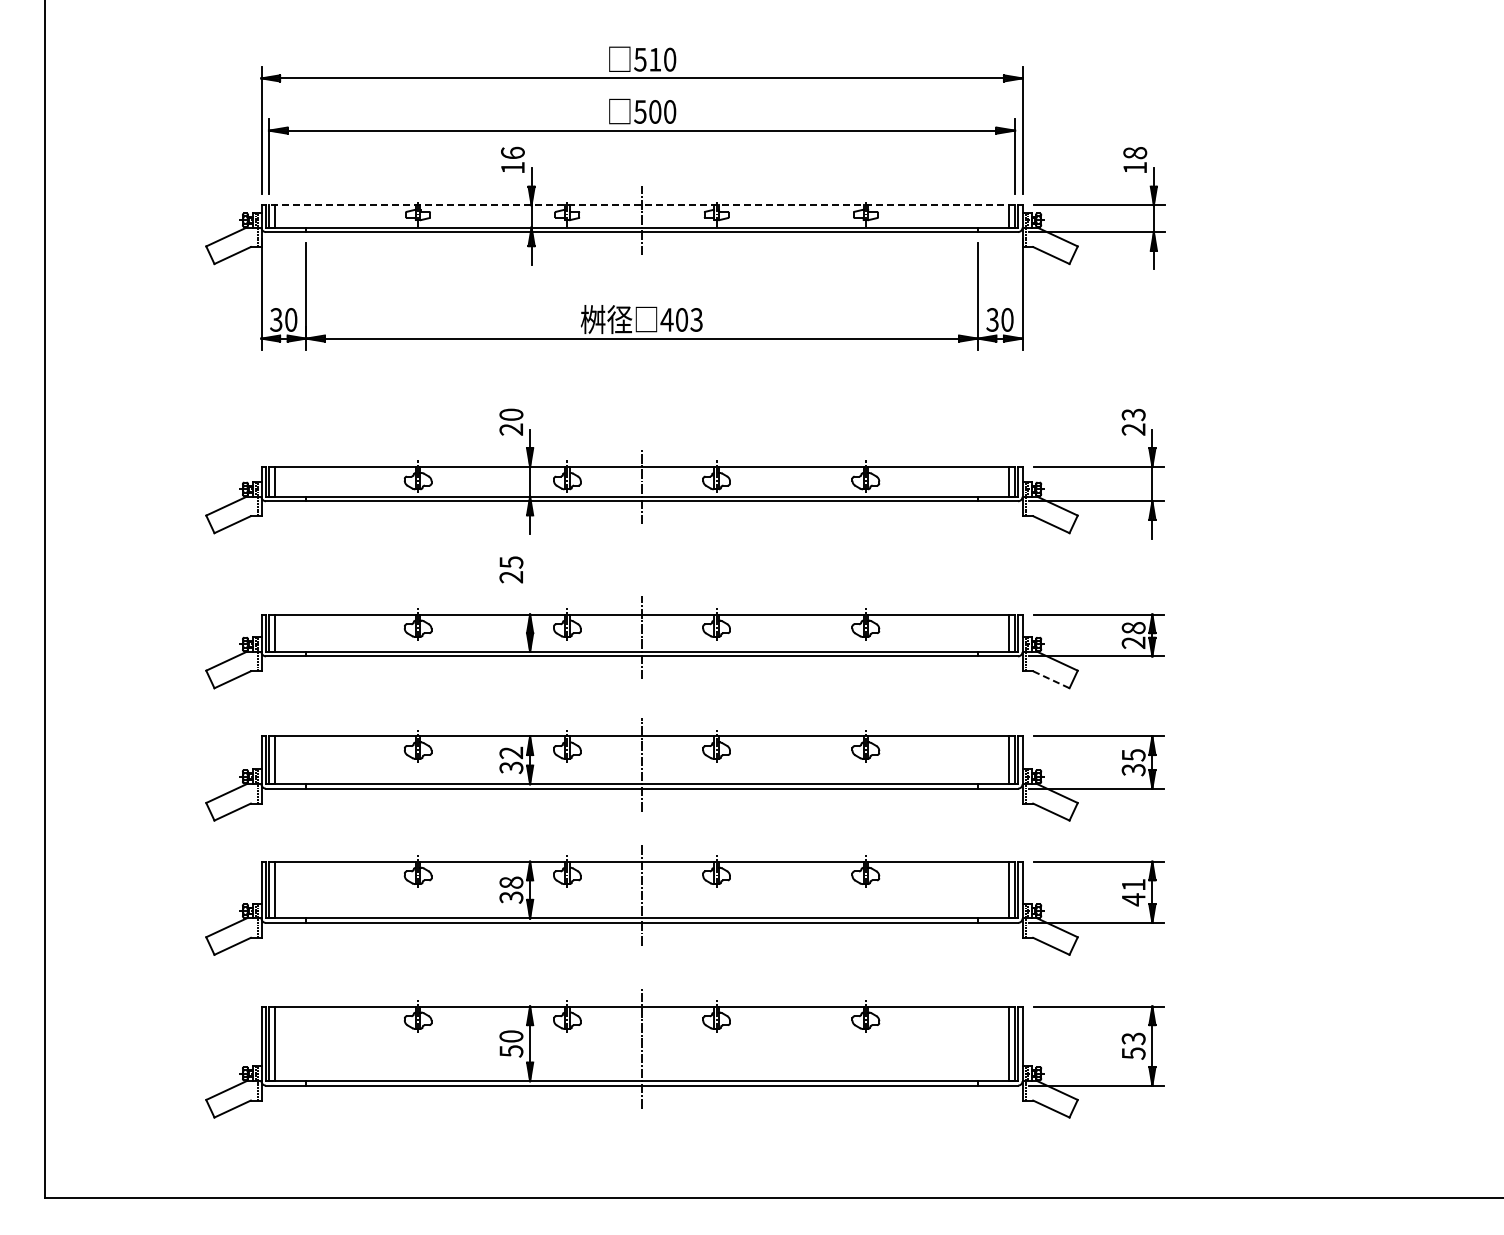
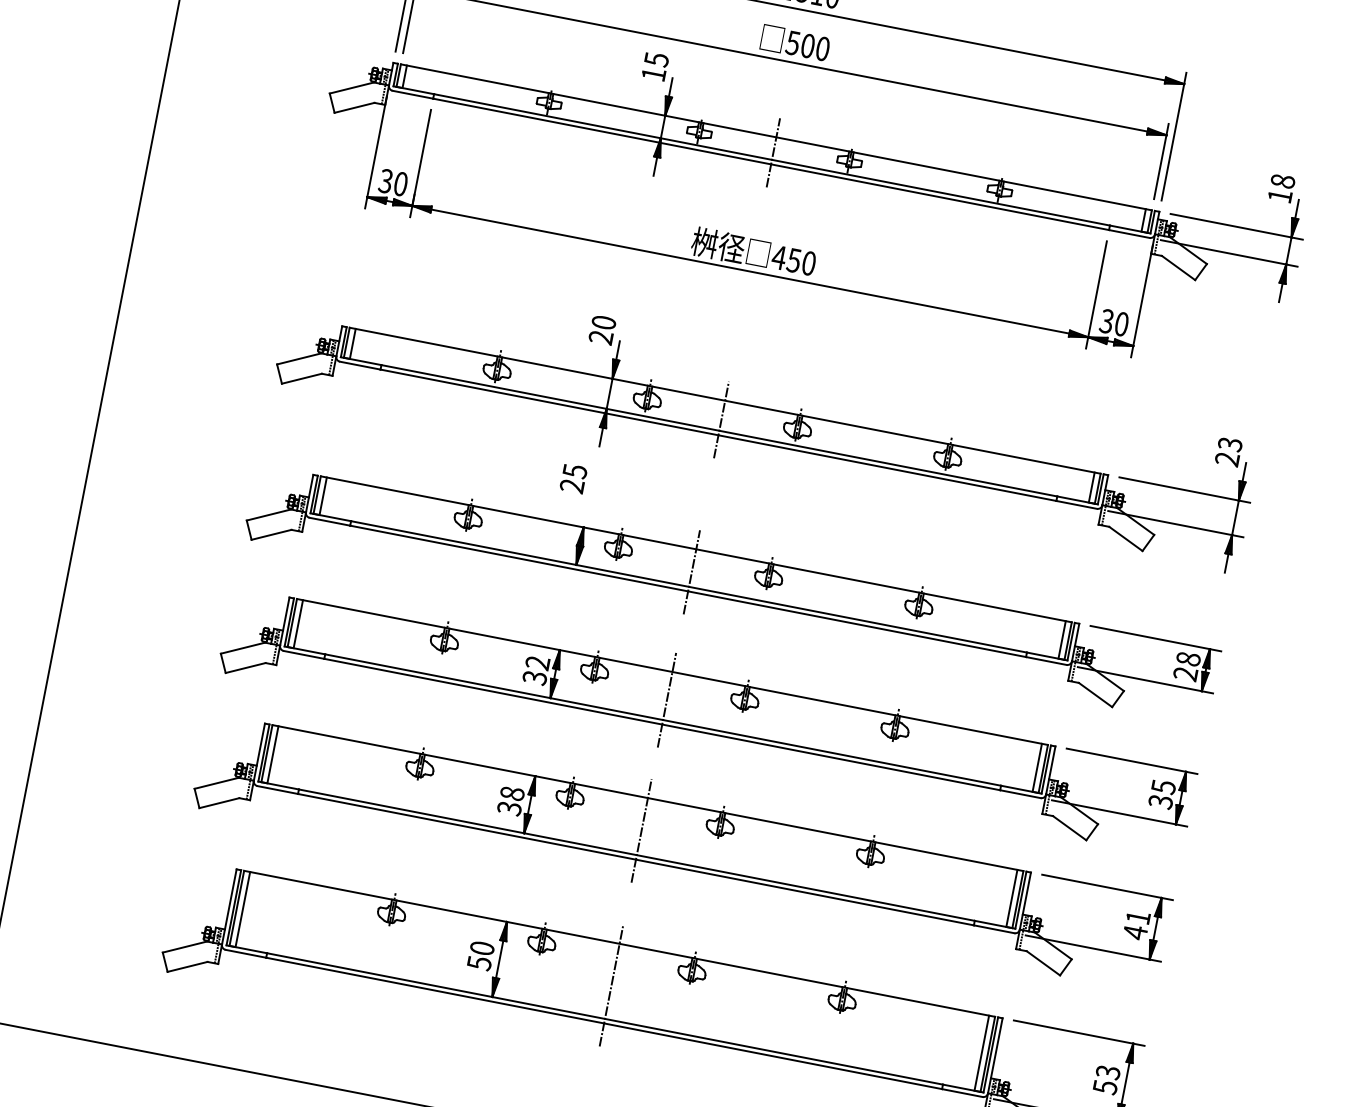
text: (512, 152) -> (656, 58), 16 -> 15
line: (641, 205) -> (775, 137), dashed -> solid
text: (688, 319) -> (800, 261), 403 -> 450
line: (1051, 679) -> (1095, 694), dashed -> solid

